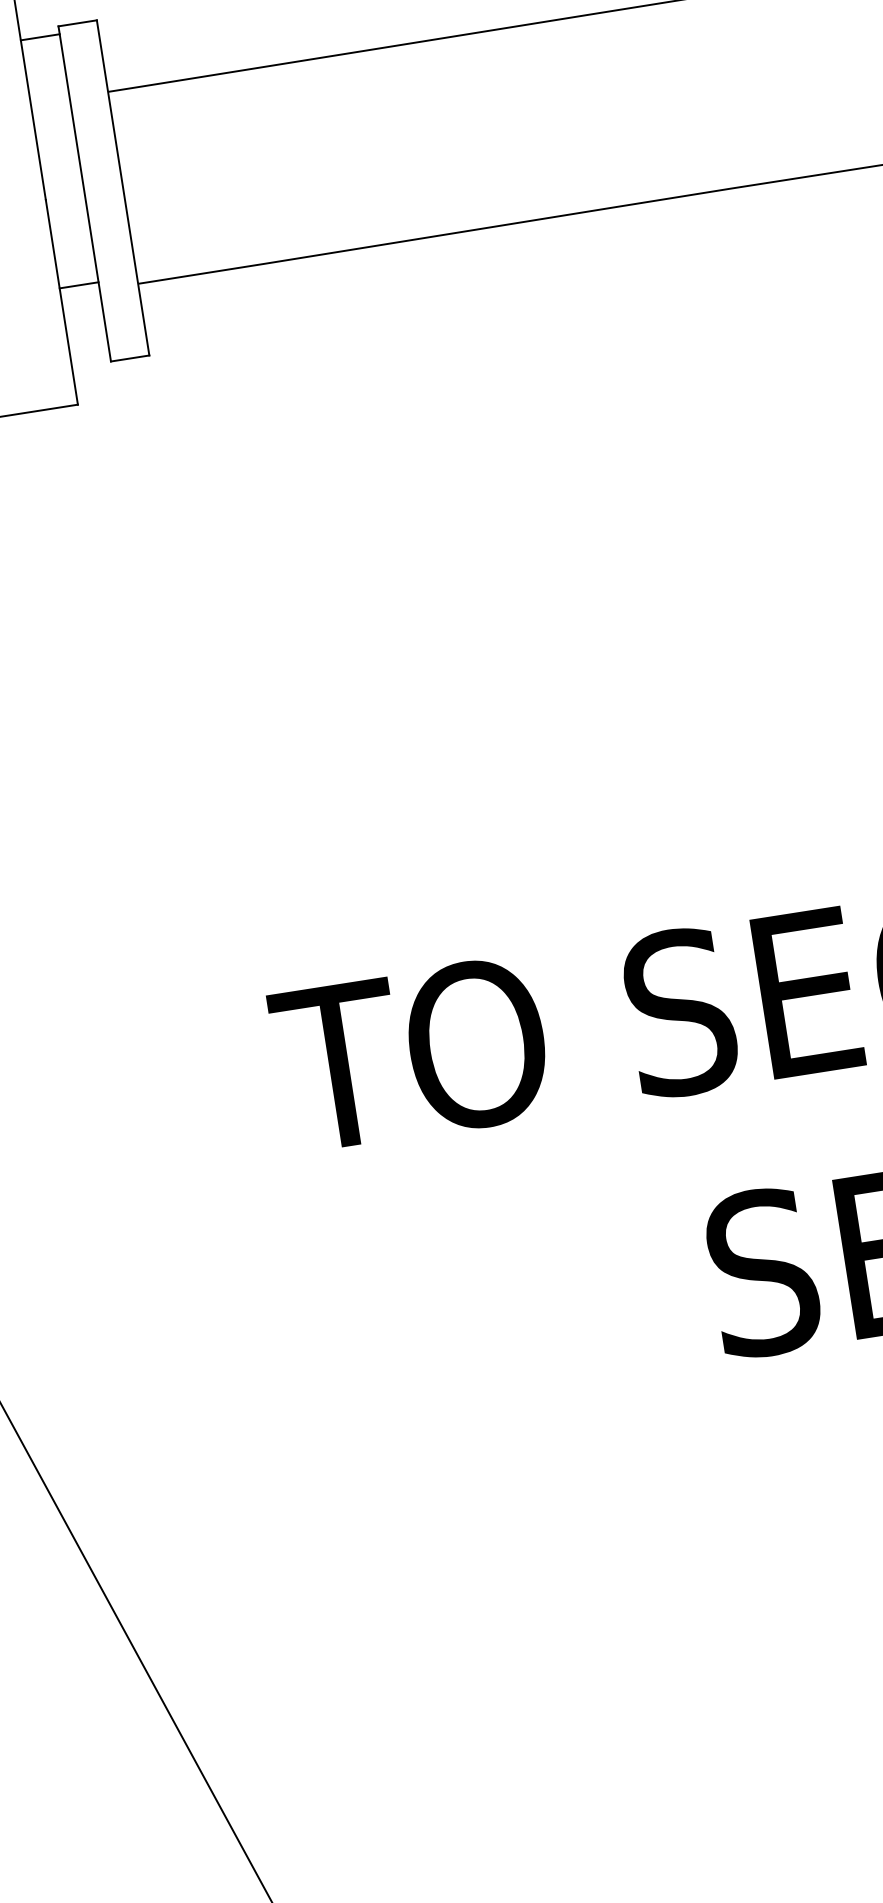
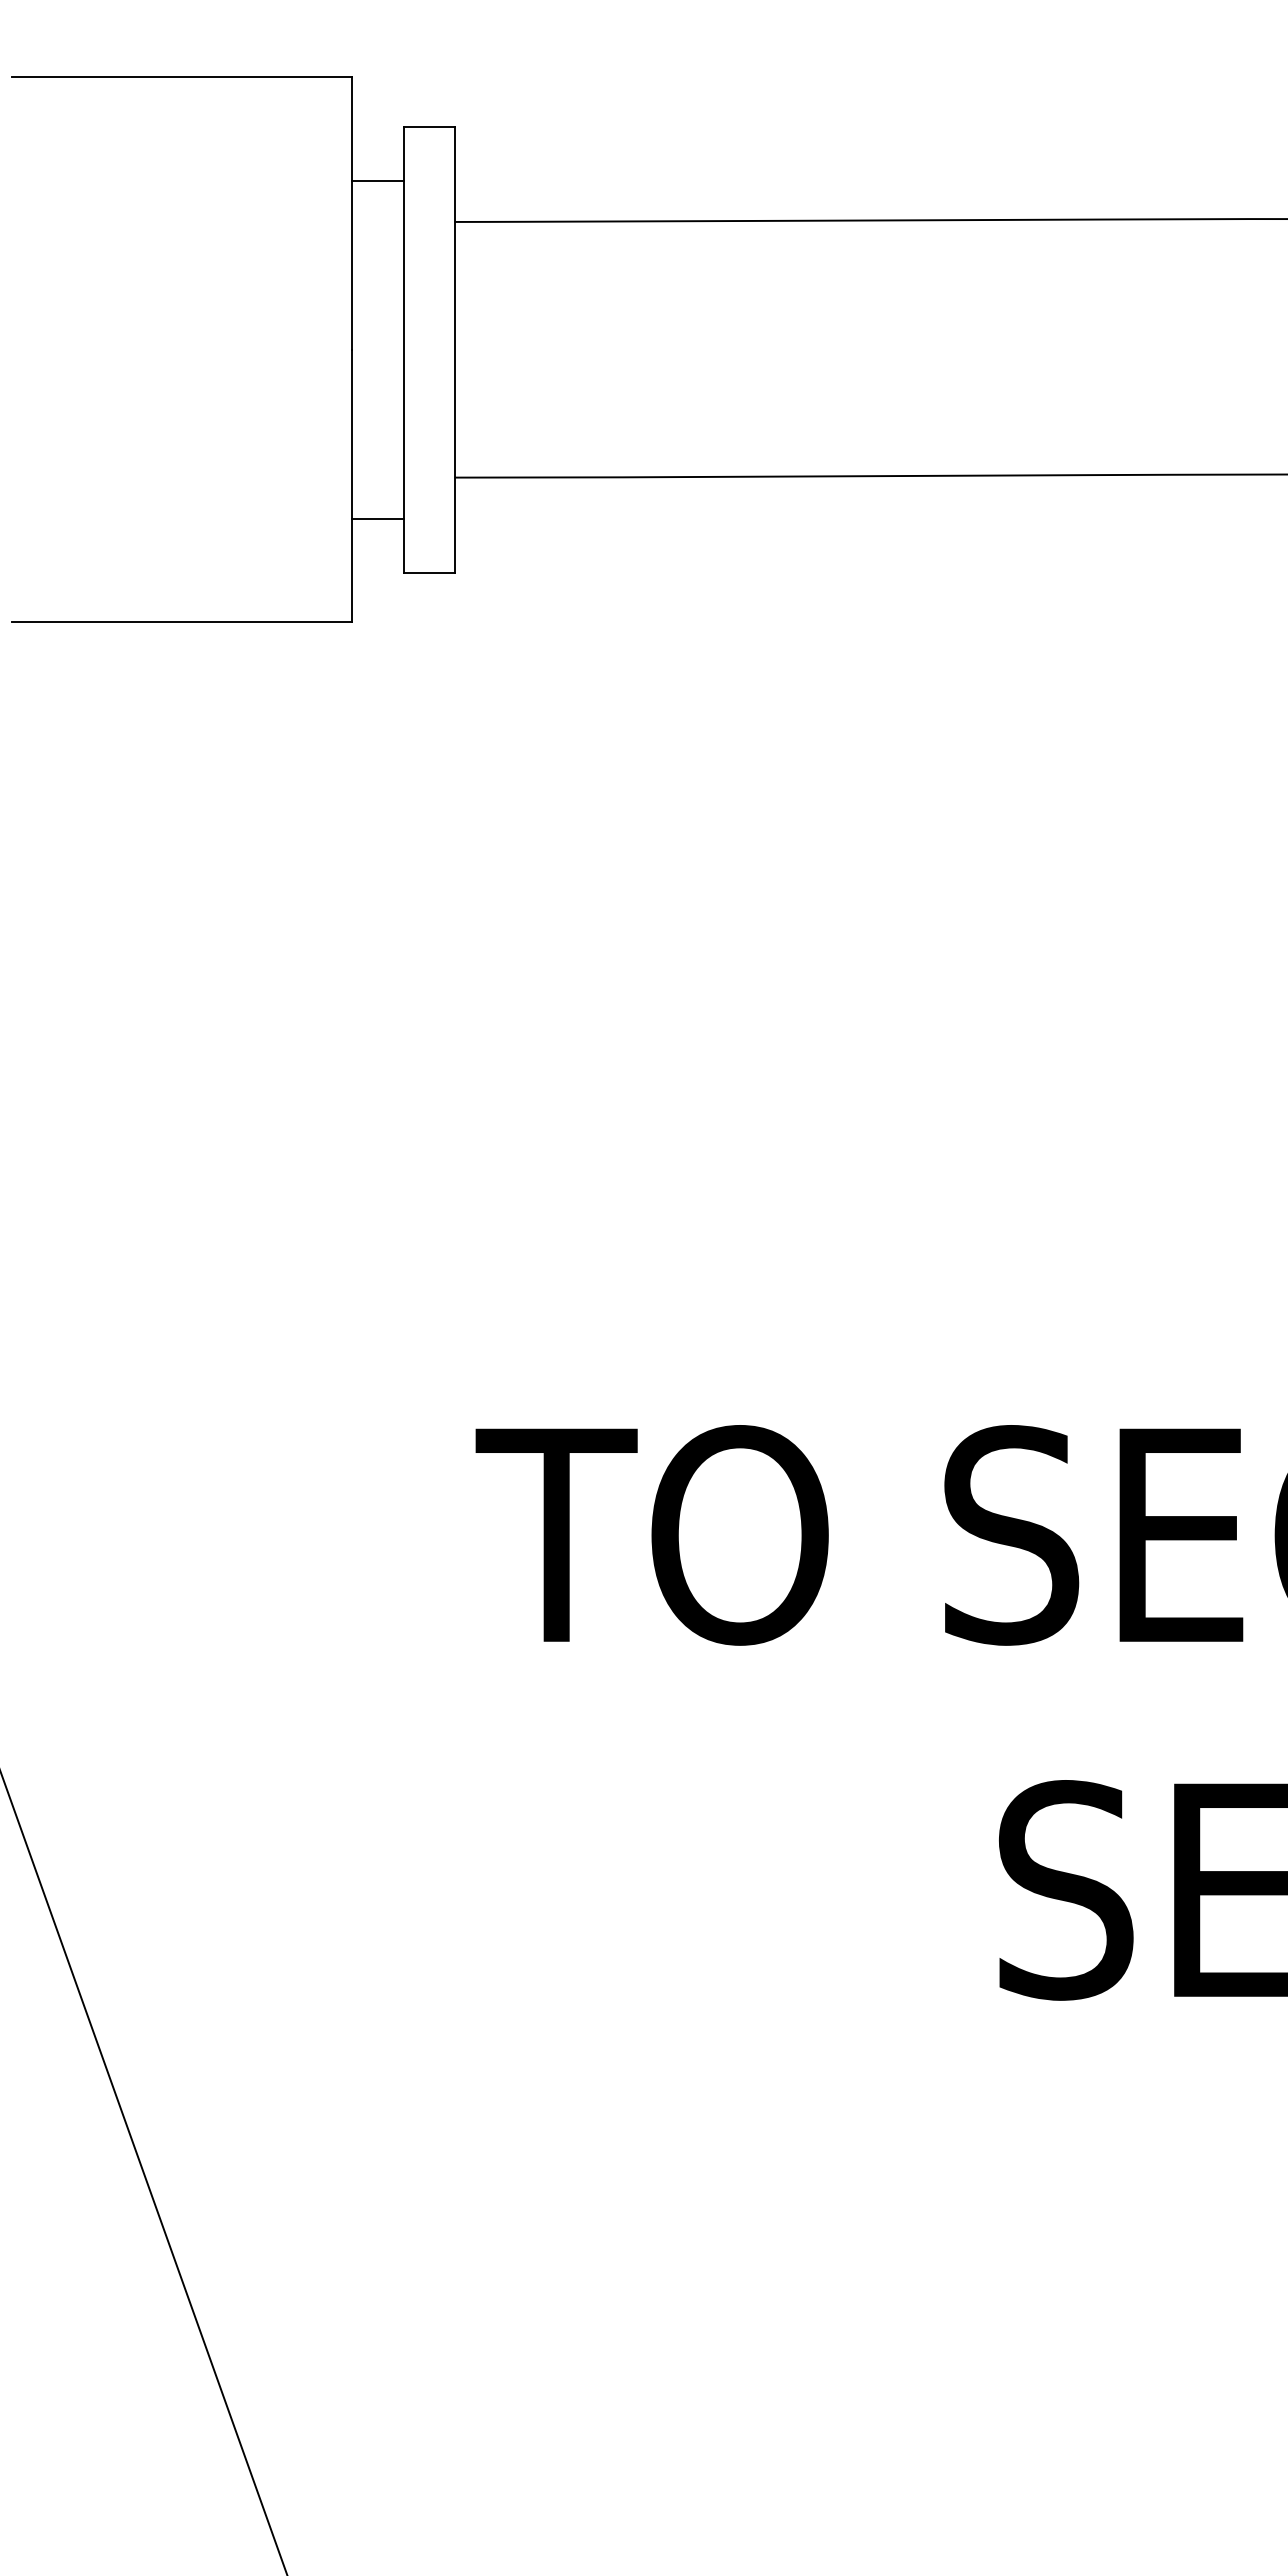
line: (40, 37) -> (377, 181), moved
line: (79, 285) -> (377, 518), moved

